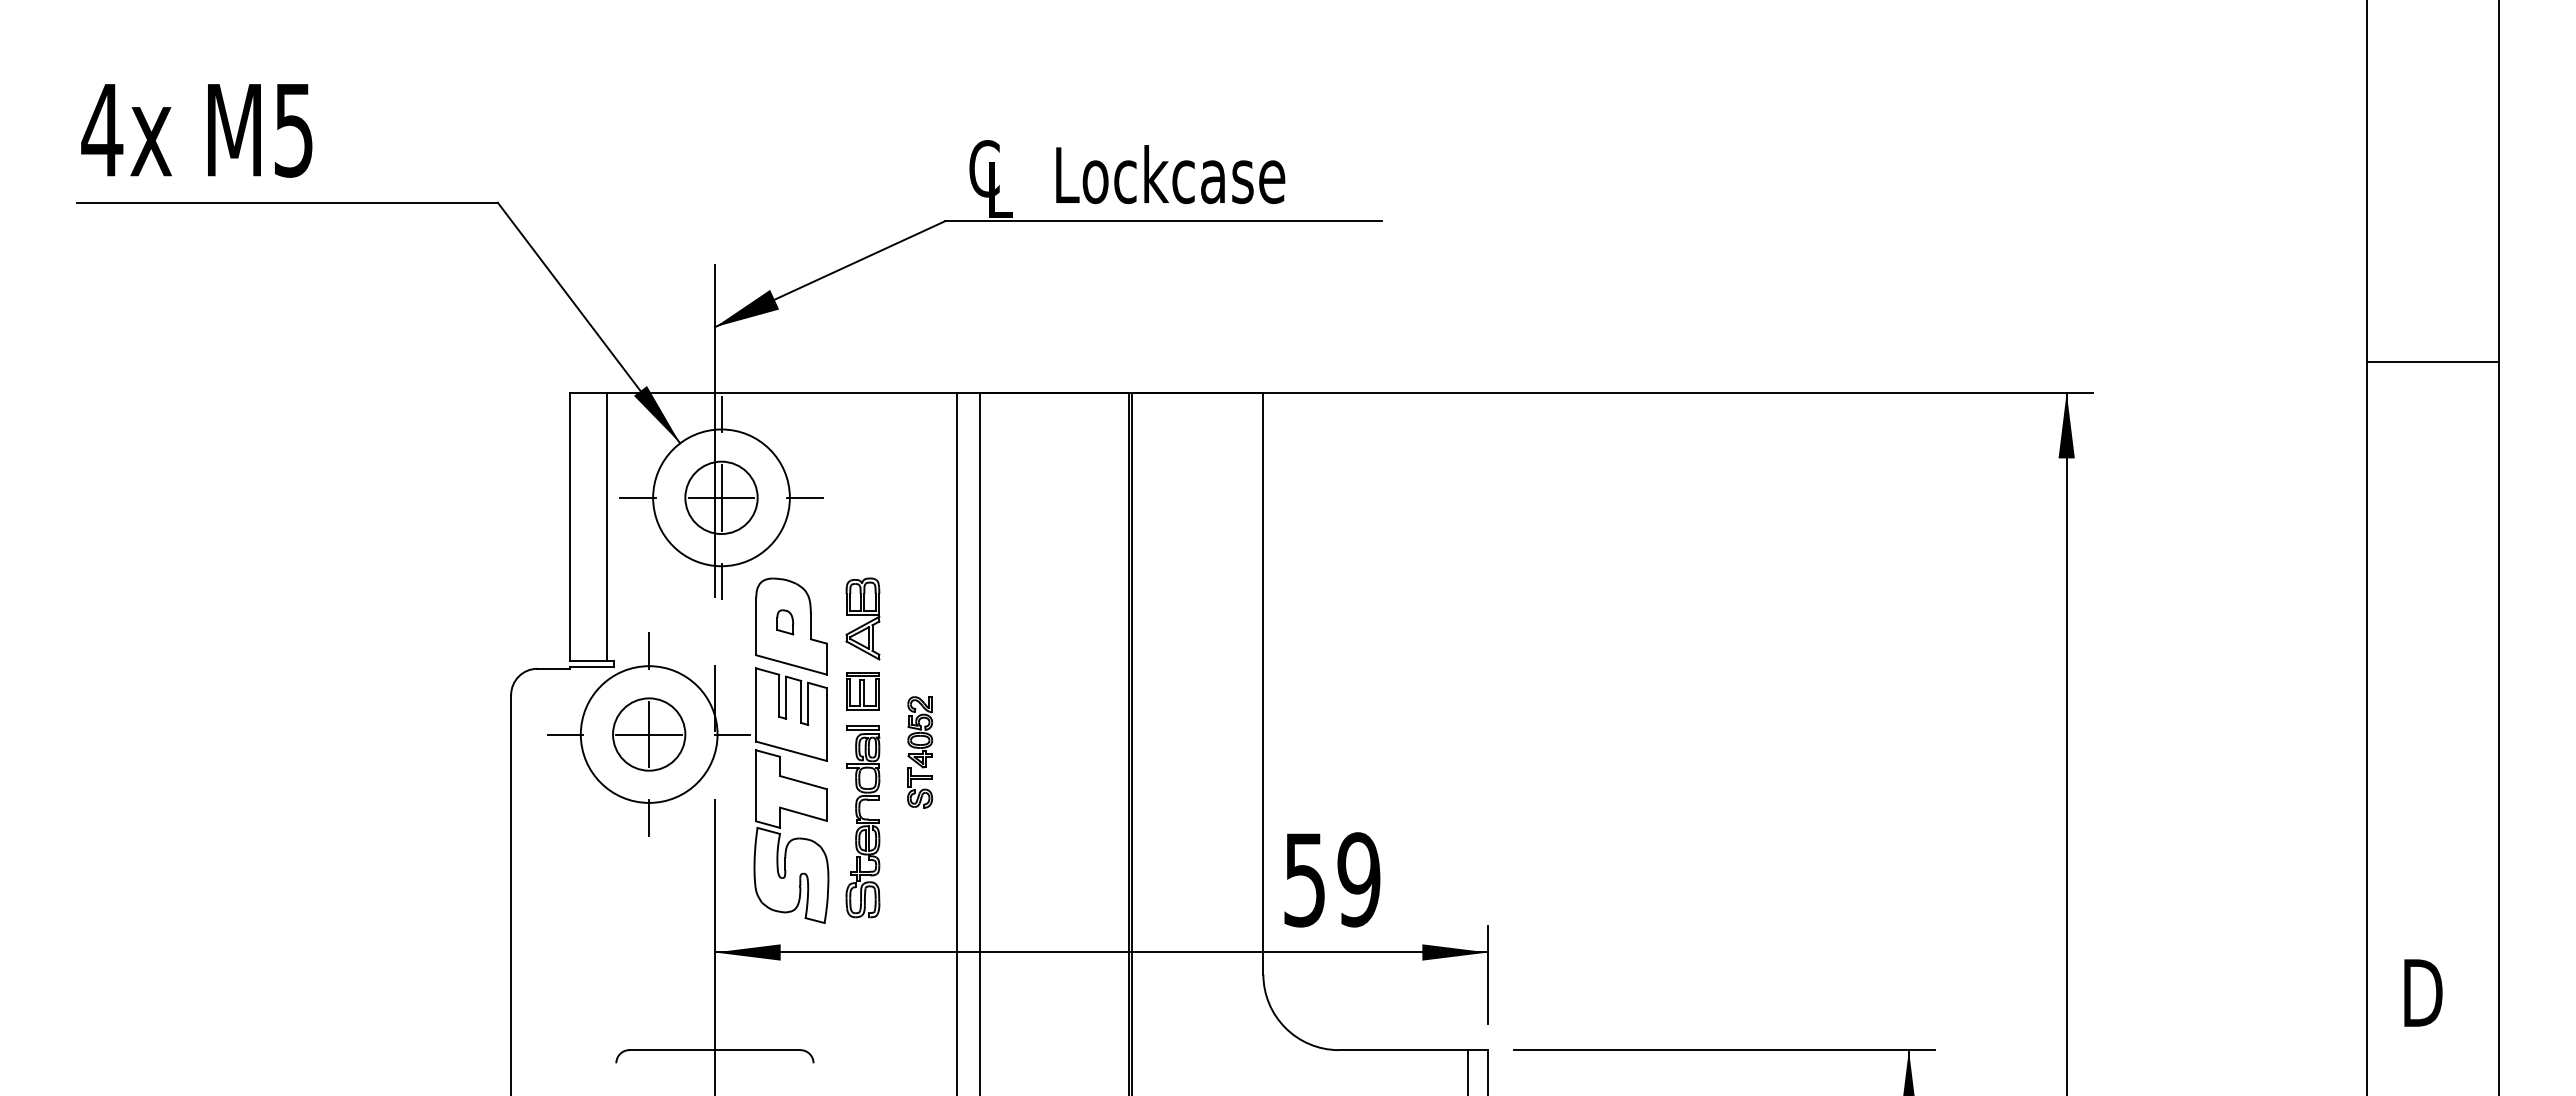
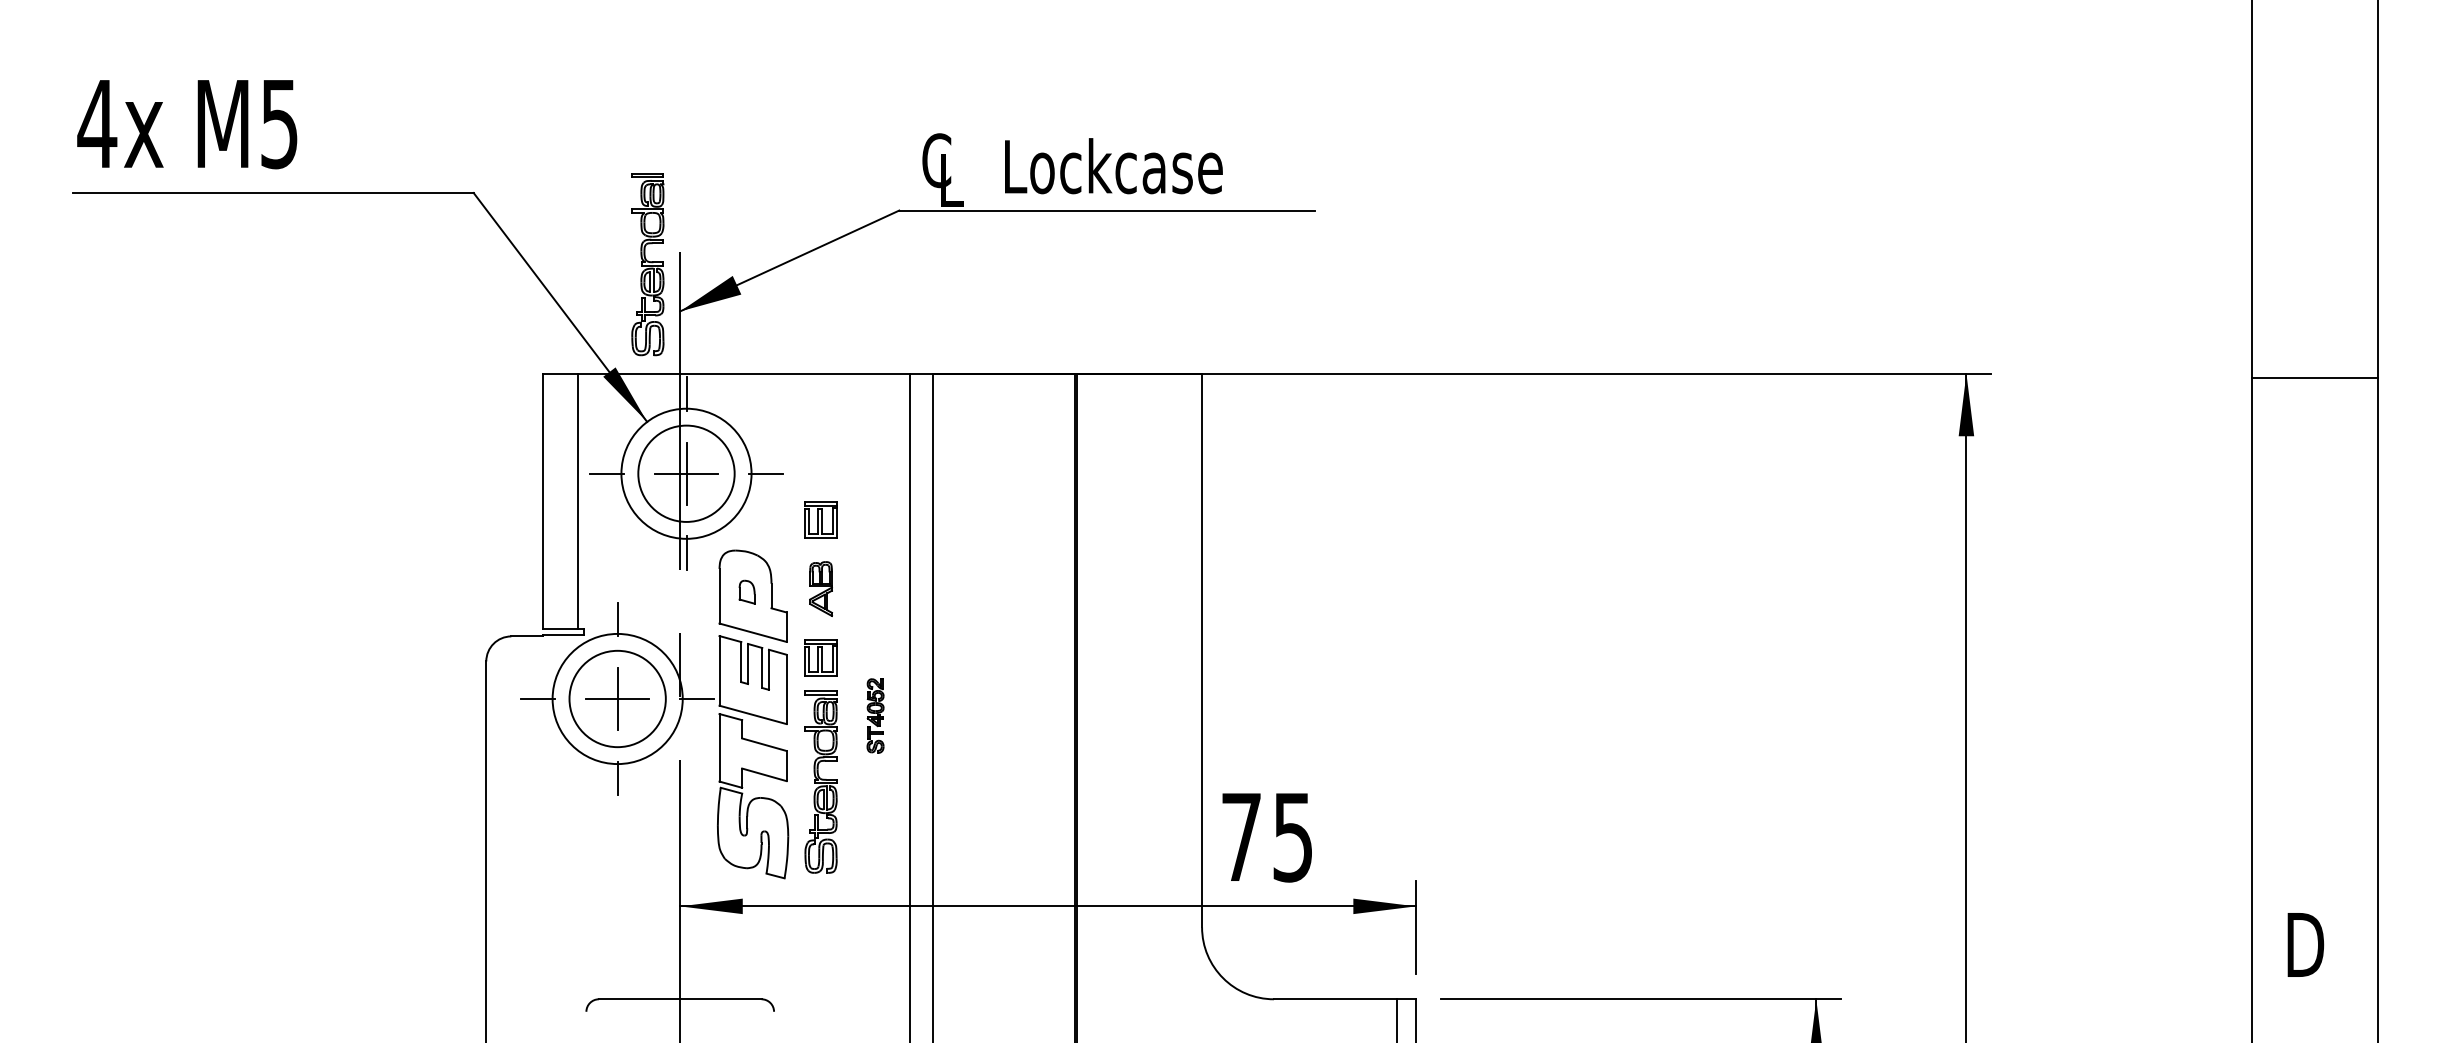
part: (680, 277) -> (647, 264), added
line: (2432, 362) -> (2314, 378), moved
circle: (721, 497) -> (686, 473), size x1.4
part: (862, 546) -> (820, 520), added
part: (862, 618) -> (820, 588), size x0.7
circle: (649, 734) -> (617, 698), size x1.4
part: (920, 752) -> (875, 716), size x0.7
text: (1332, 879) -> (1267, 836), 59 -> 75

